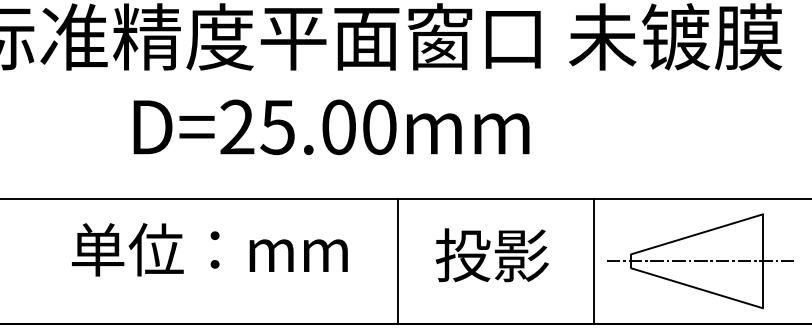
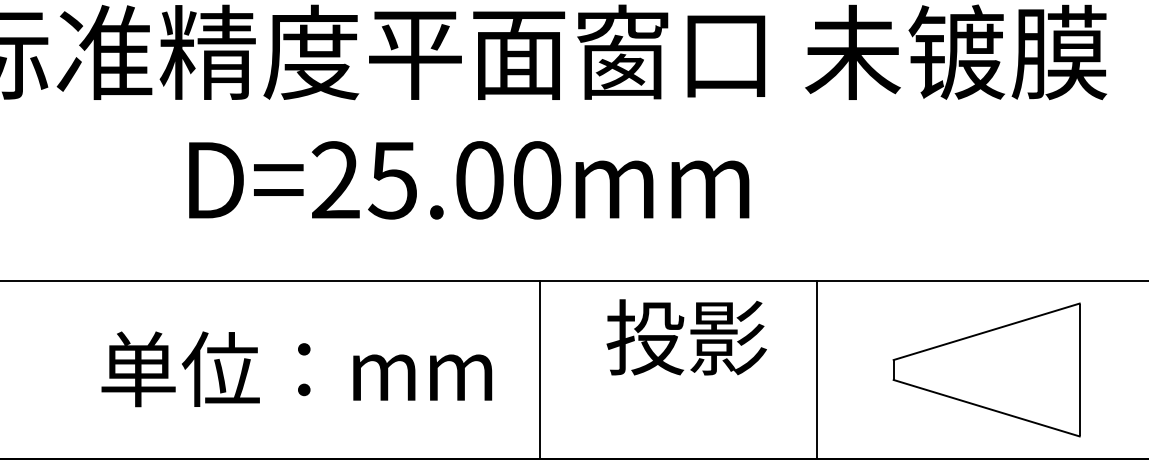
text: (209, 249) -> (296, 368), moved
text: (491, 255) -> (685, 337), moved
line: (397, 260) -> (539, 368), moved
line: (593, 260) -> (817, 368), moved
line: (699, 261) -> (989, 370), removed

